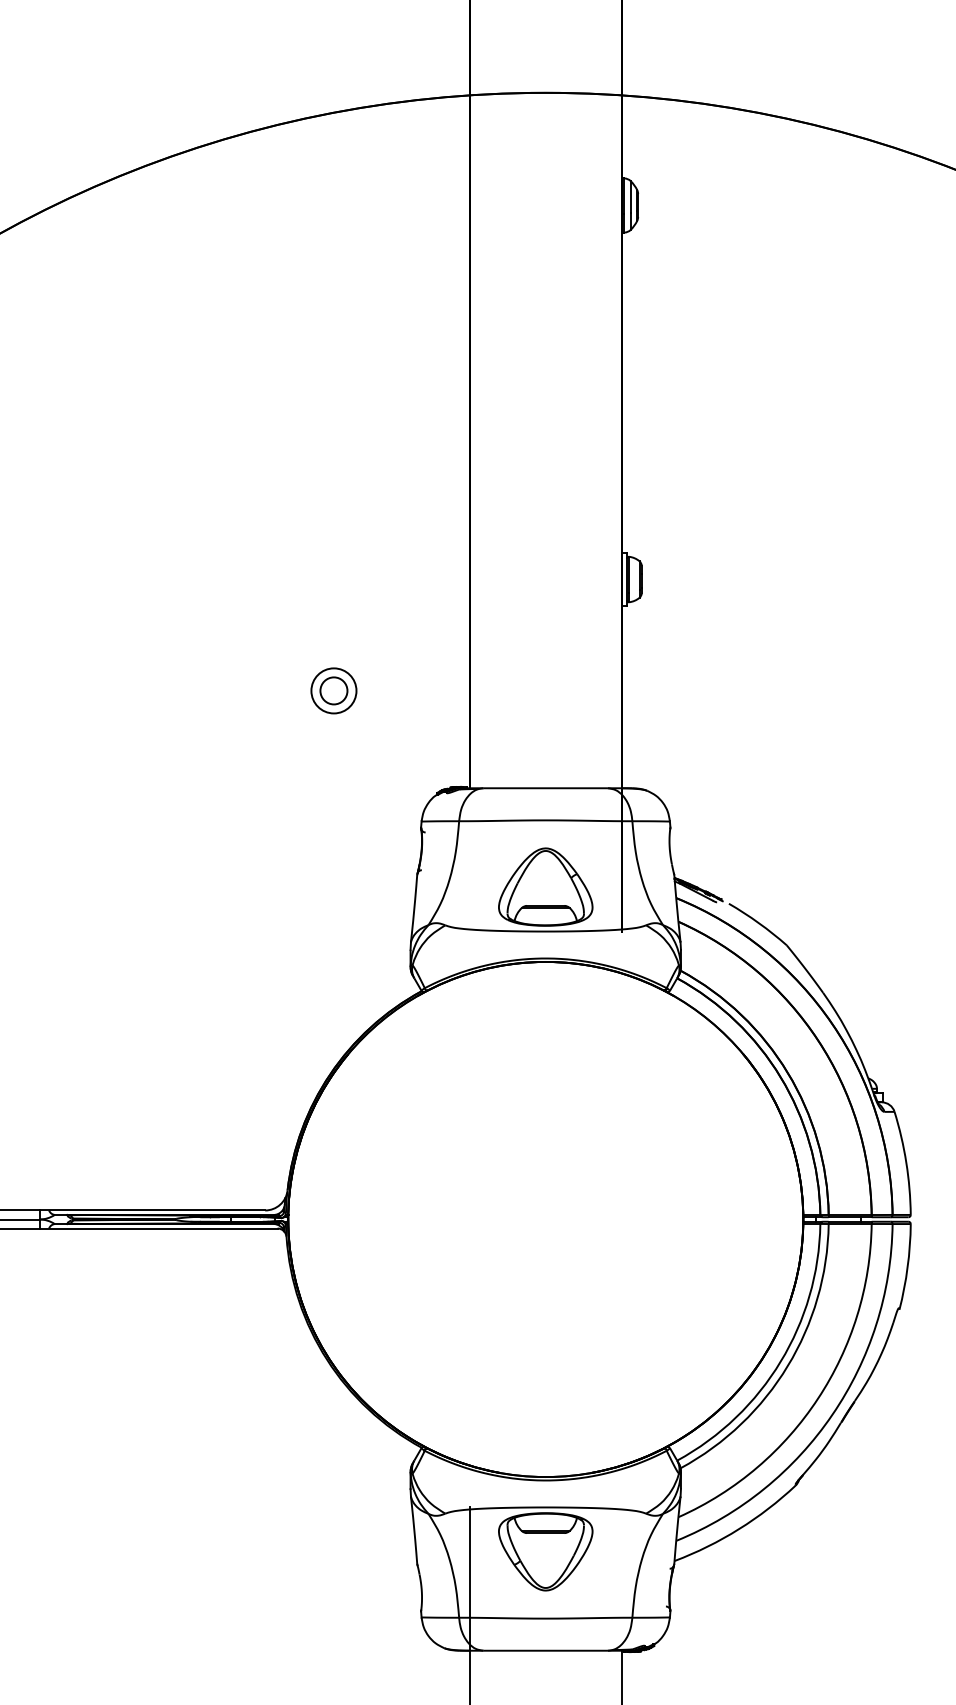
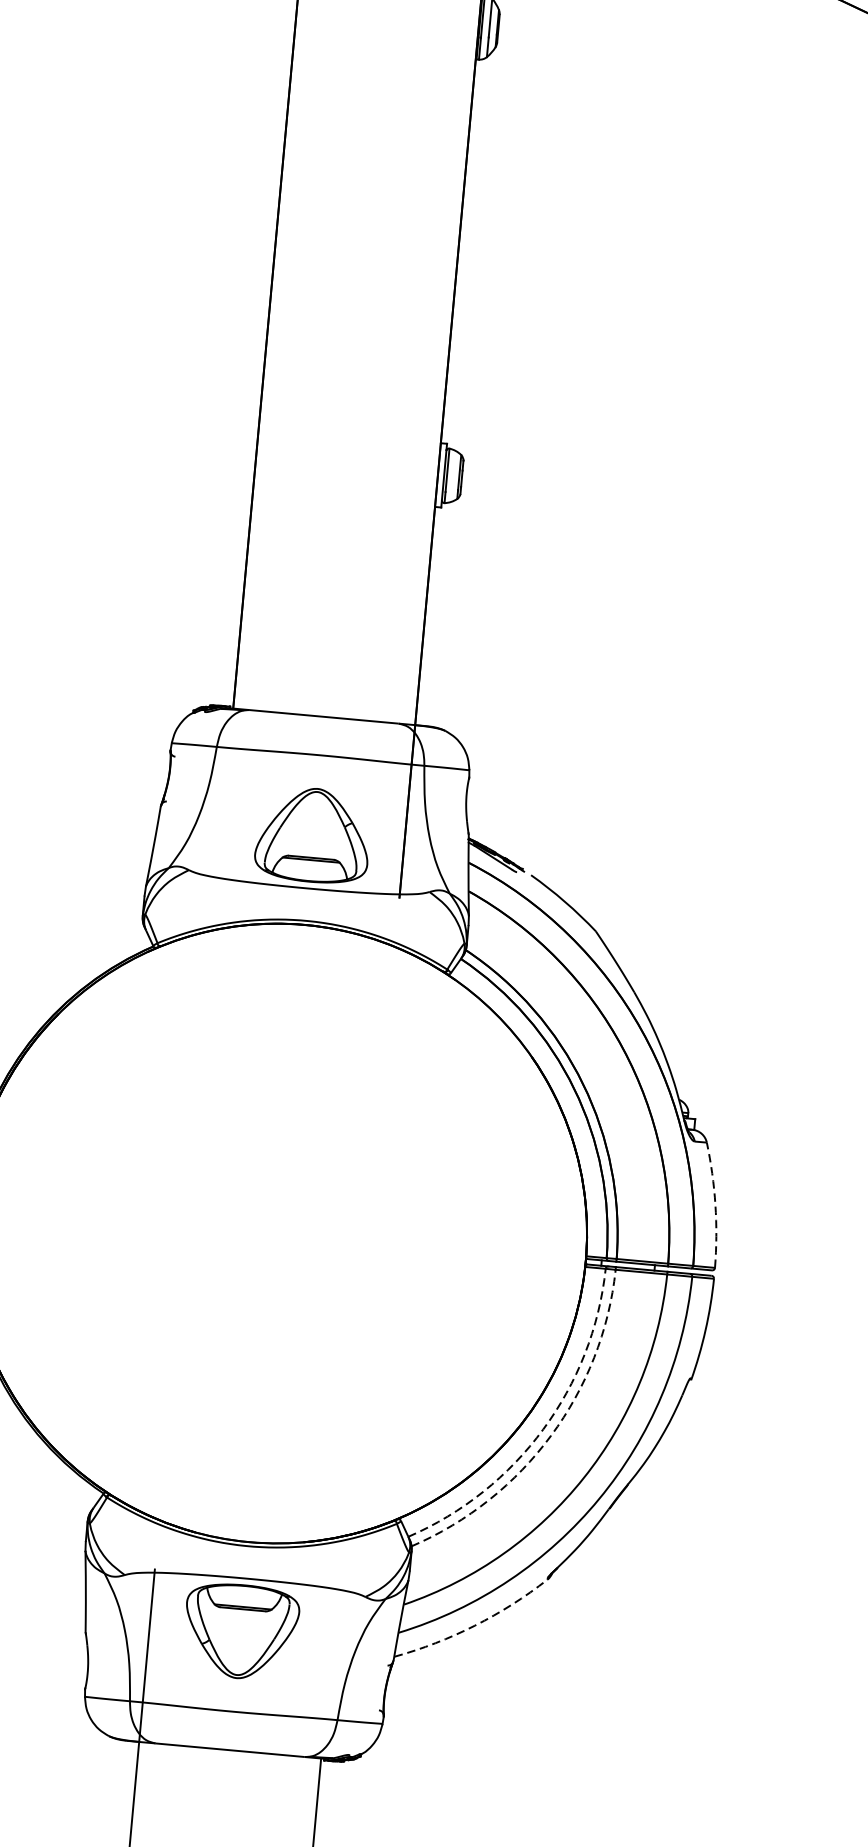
part: (333, 690) -> (80, 576), removed
arc: (906, 1162) -> (715, 1204), solid -> dashed
arc: (780, 1361) -> (542, 1429), solid -> dashed
arc: (787, 1366) -> (550, 1436), solid -> dashed
arc: (738, 1529) -> (474, 1625), solid -> dashed

